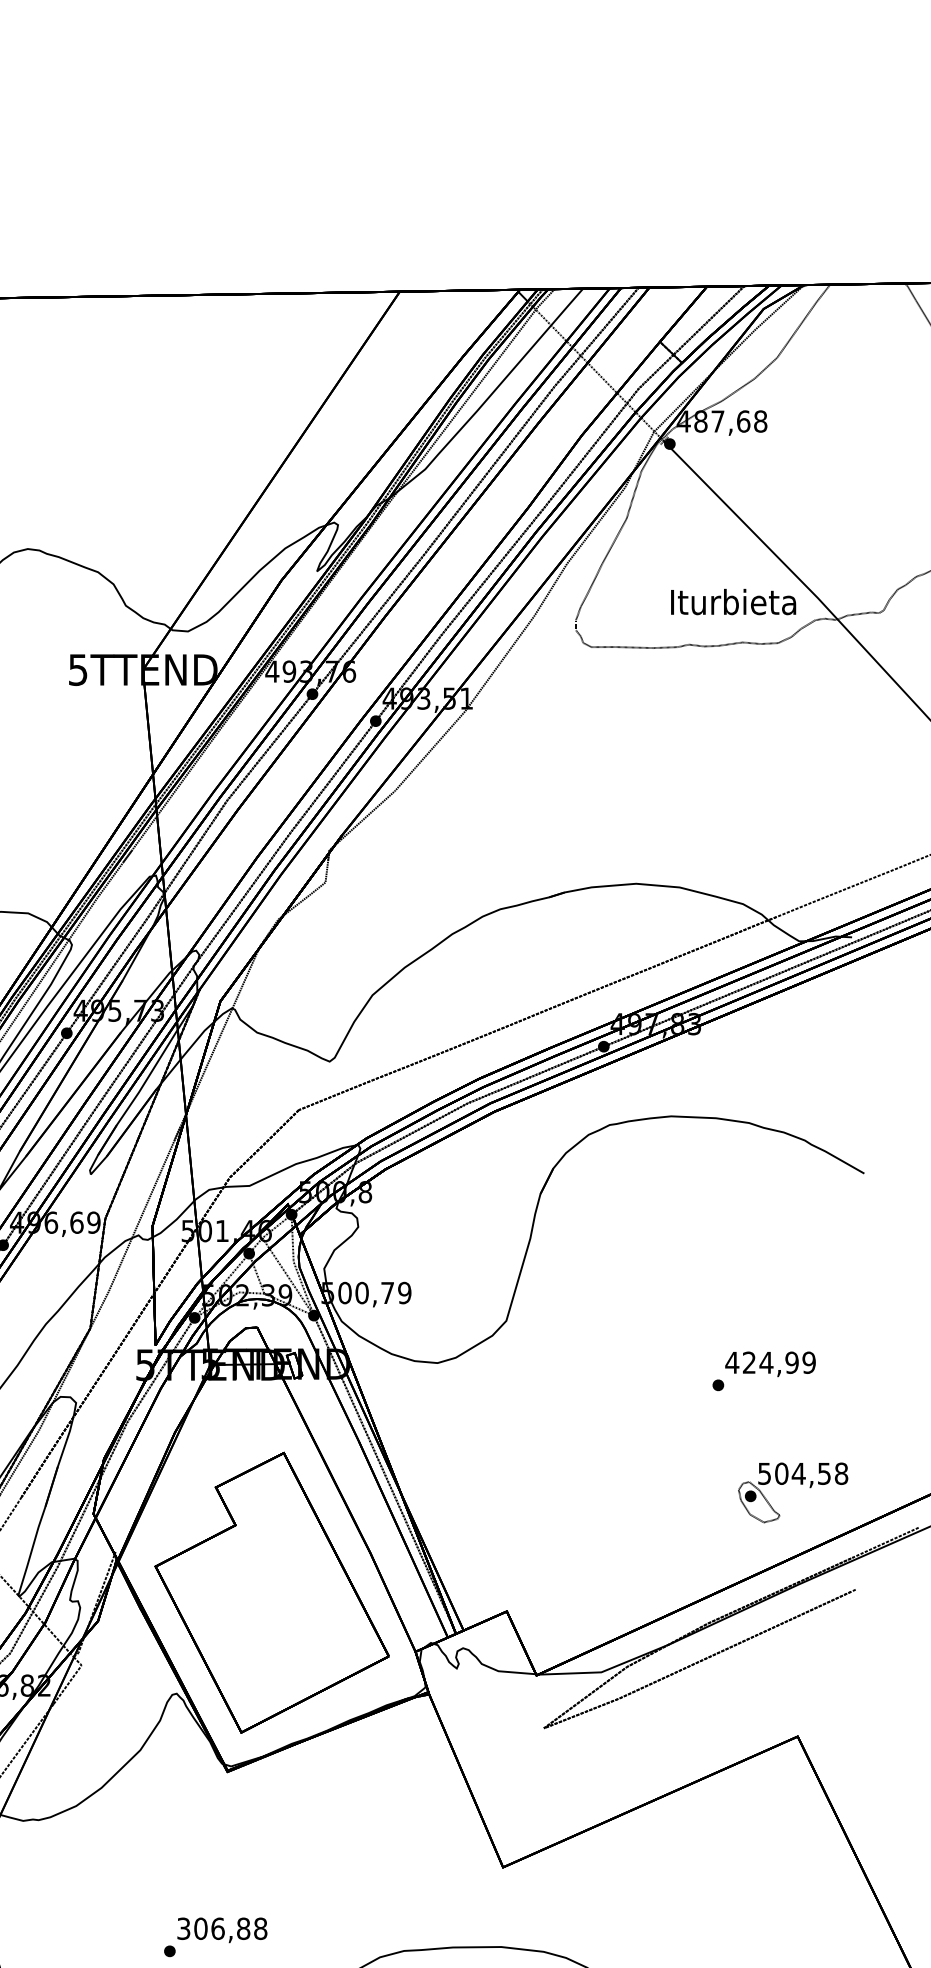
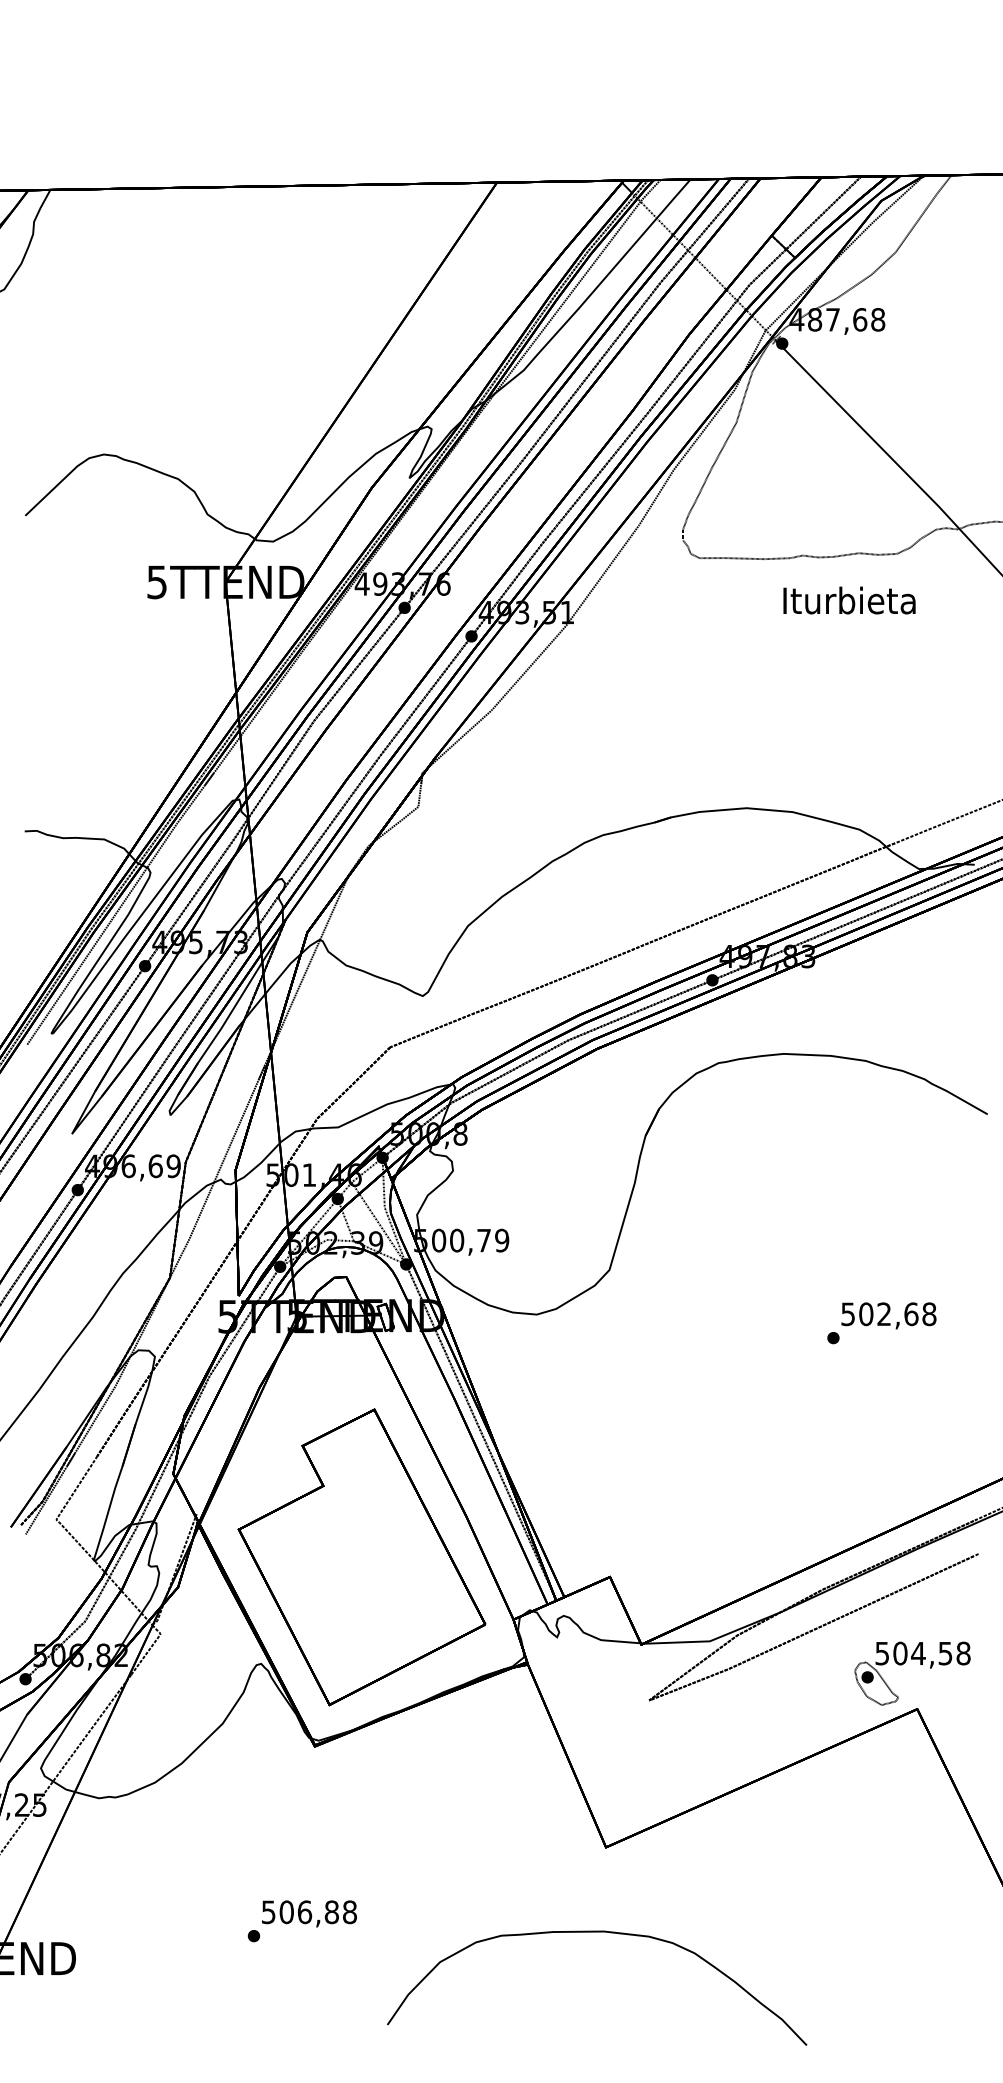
text: (733, 602) -> (849, 600), moved
text: (770, 1362) -> (888, 1314), 424,99 -> 502,68
part: (800, 1484) -> (920, 1664), moved
text: (183, 1928) -> (268, 1911), 306,88 -> 506,88

